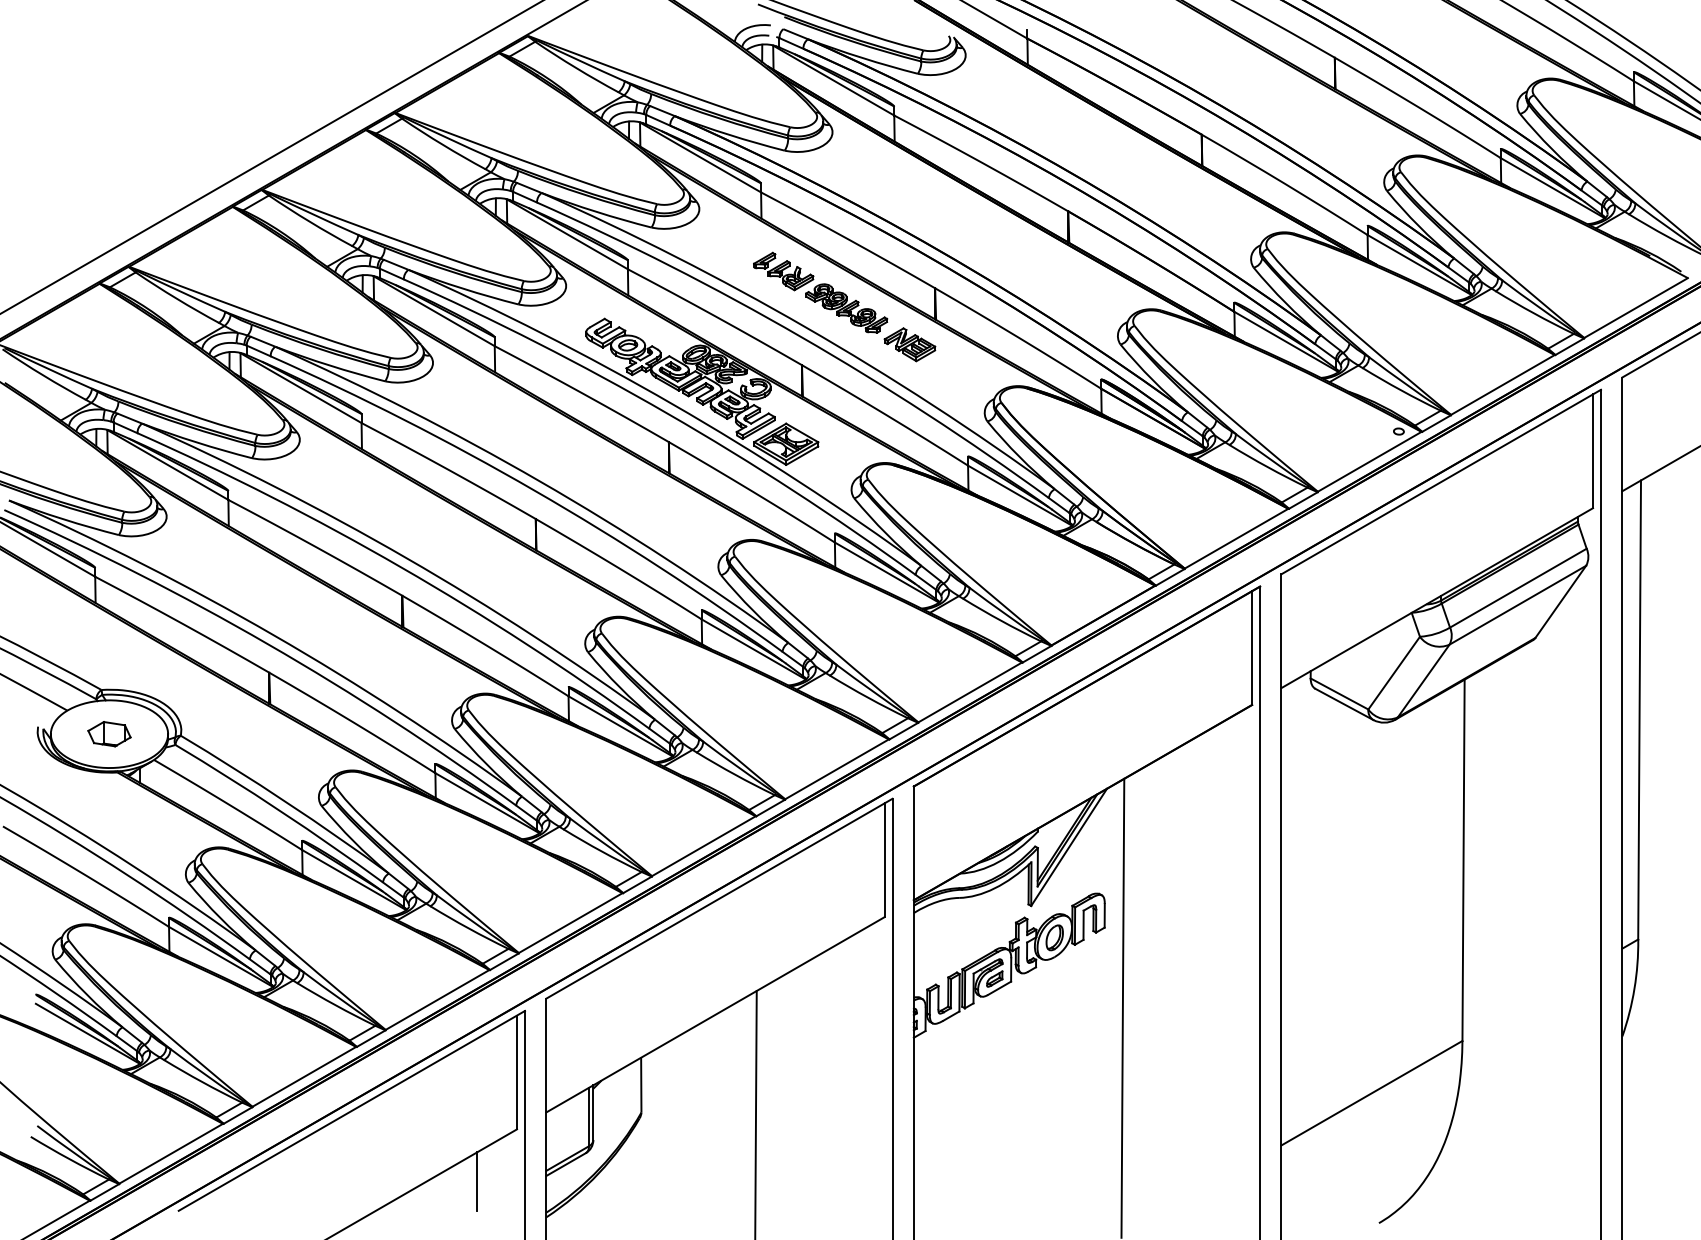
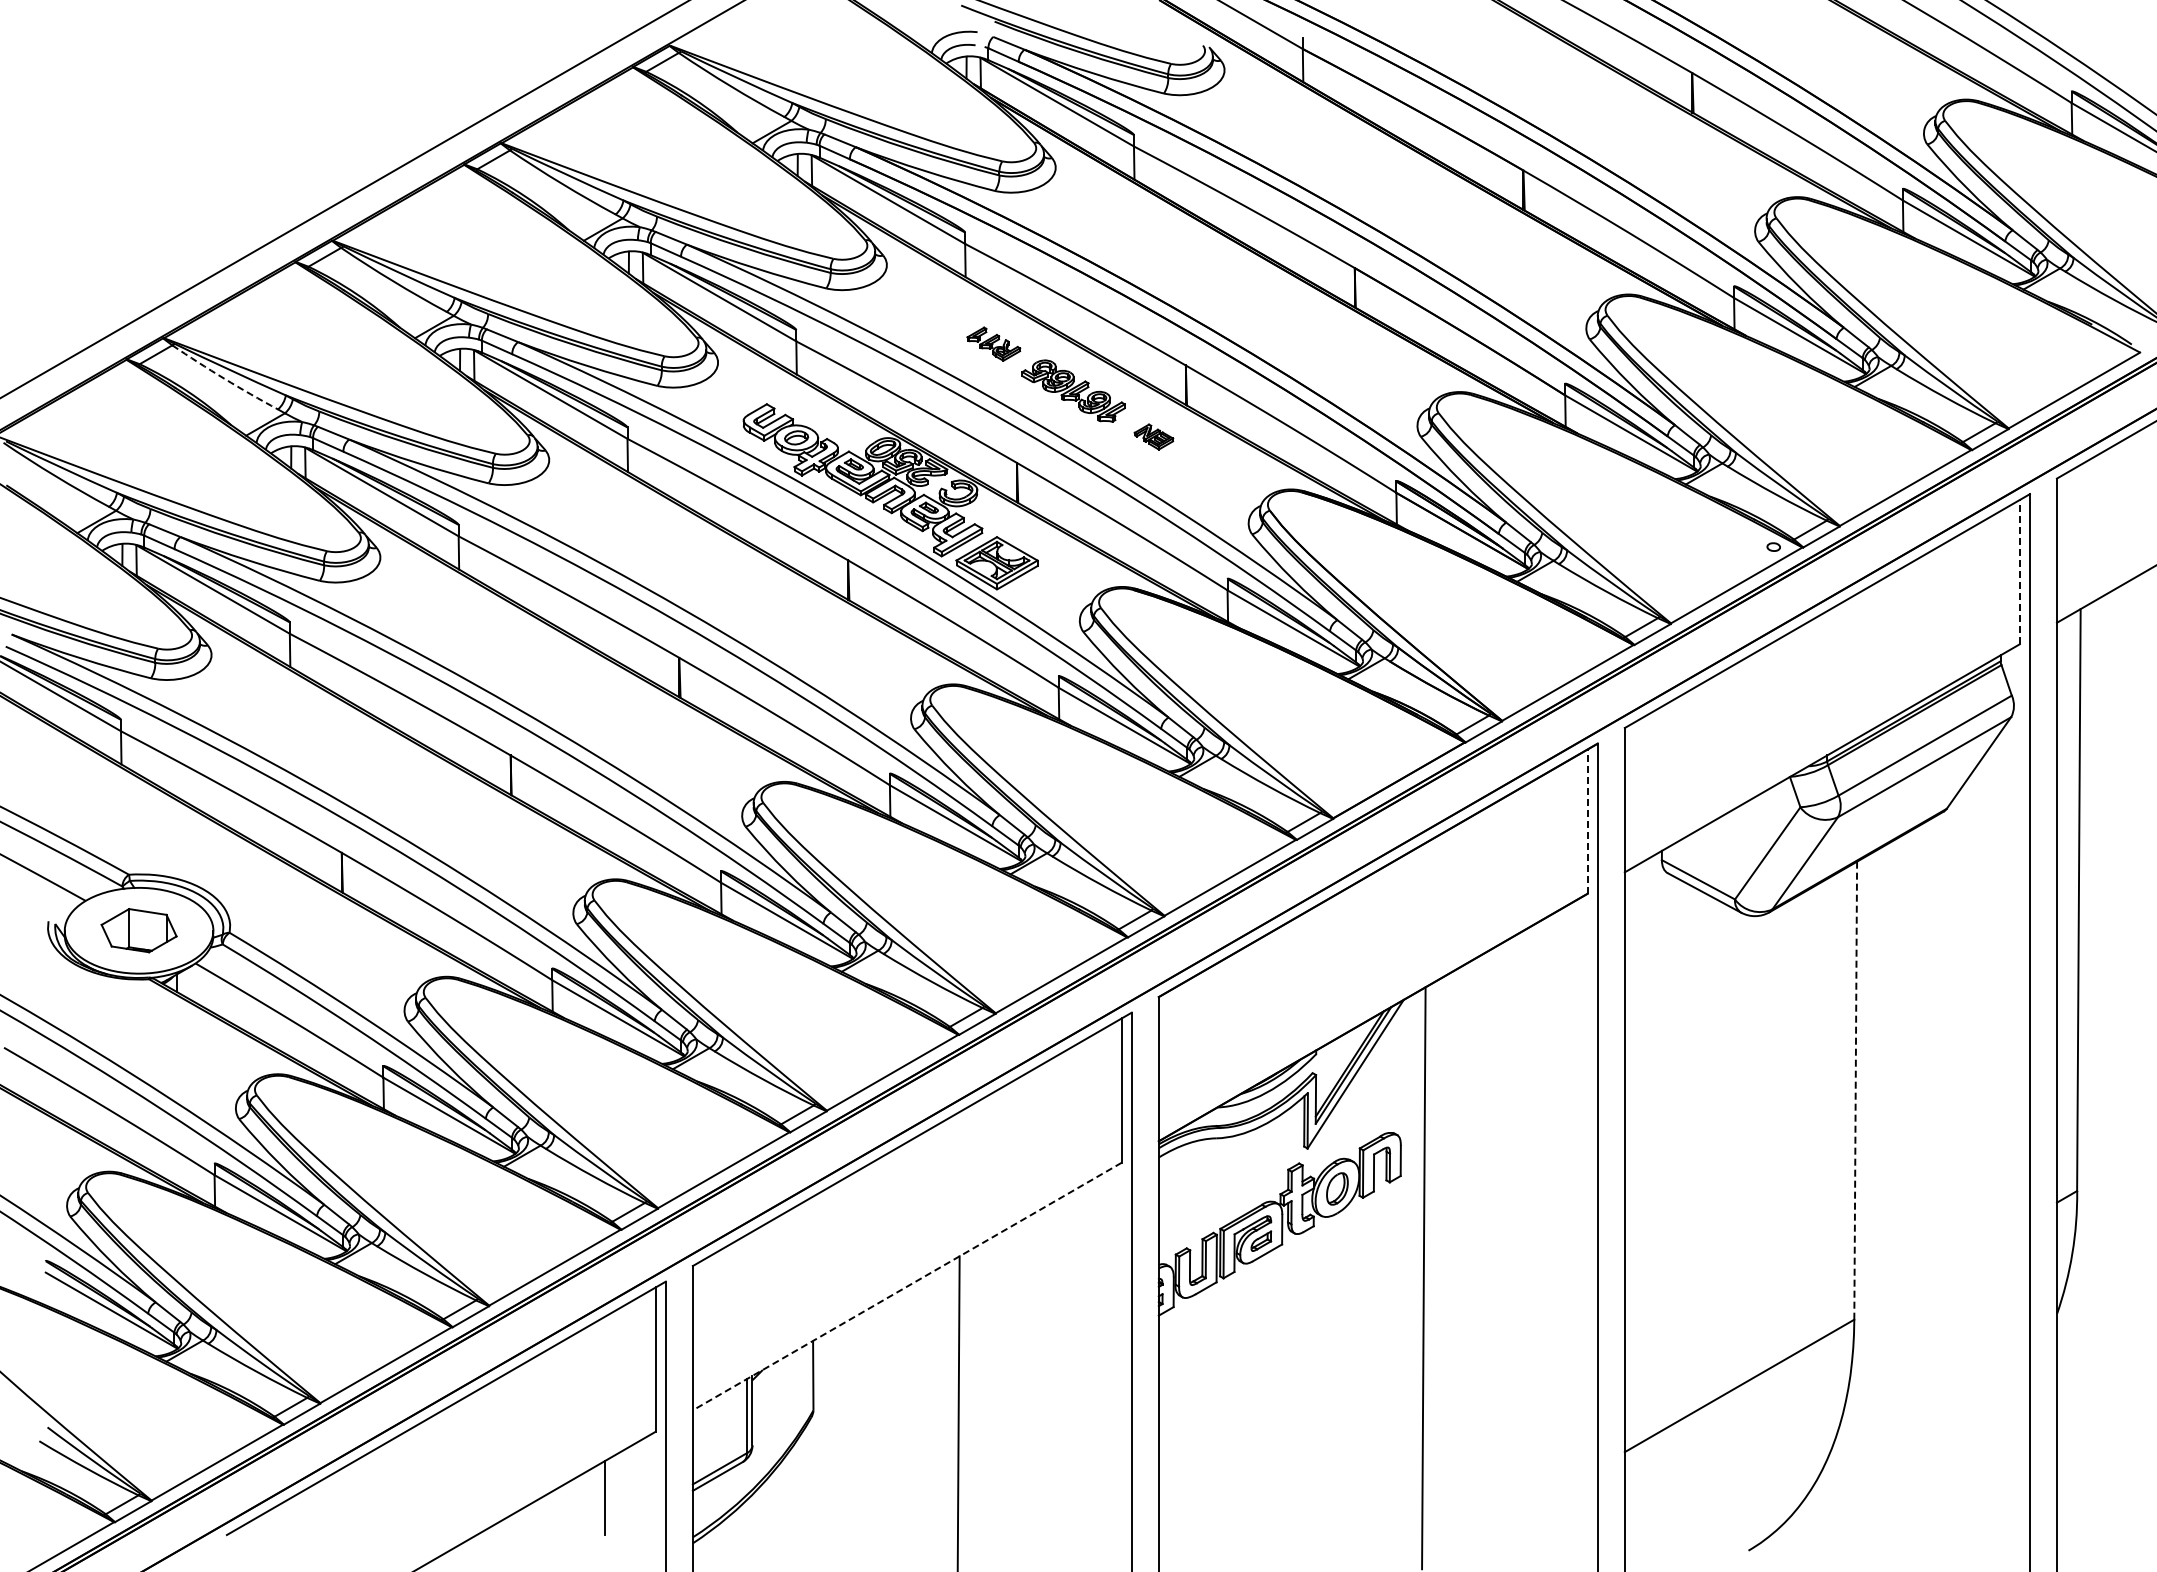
part: (783, 270) -> (993, 343), size x0.7
arc: (176, 298) -> (224, 378), solid -> dashed
part: (909, 344) -> (1153, 436), size x0.6
line: (1592, 450) -> (2019, 571), solid -> dashed
line: (1251, 648) -> (1587, 821), solid -> dashed
part: (109, 733) -> (138, 930), size x1.4
line: (1463, 860) -> (1855, 1090), solid -> dashed
line: (715, 1014) -> (907, 1286), solid -> dashed

